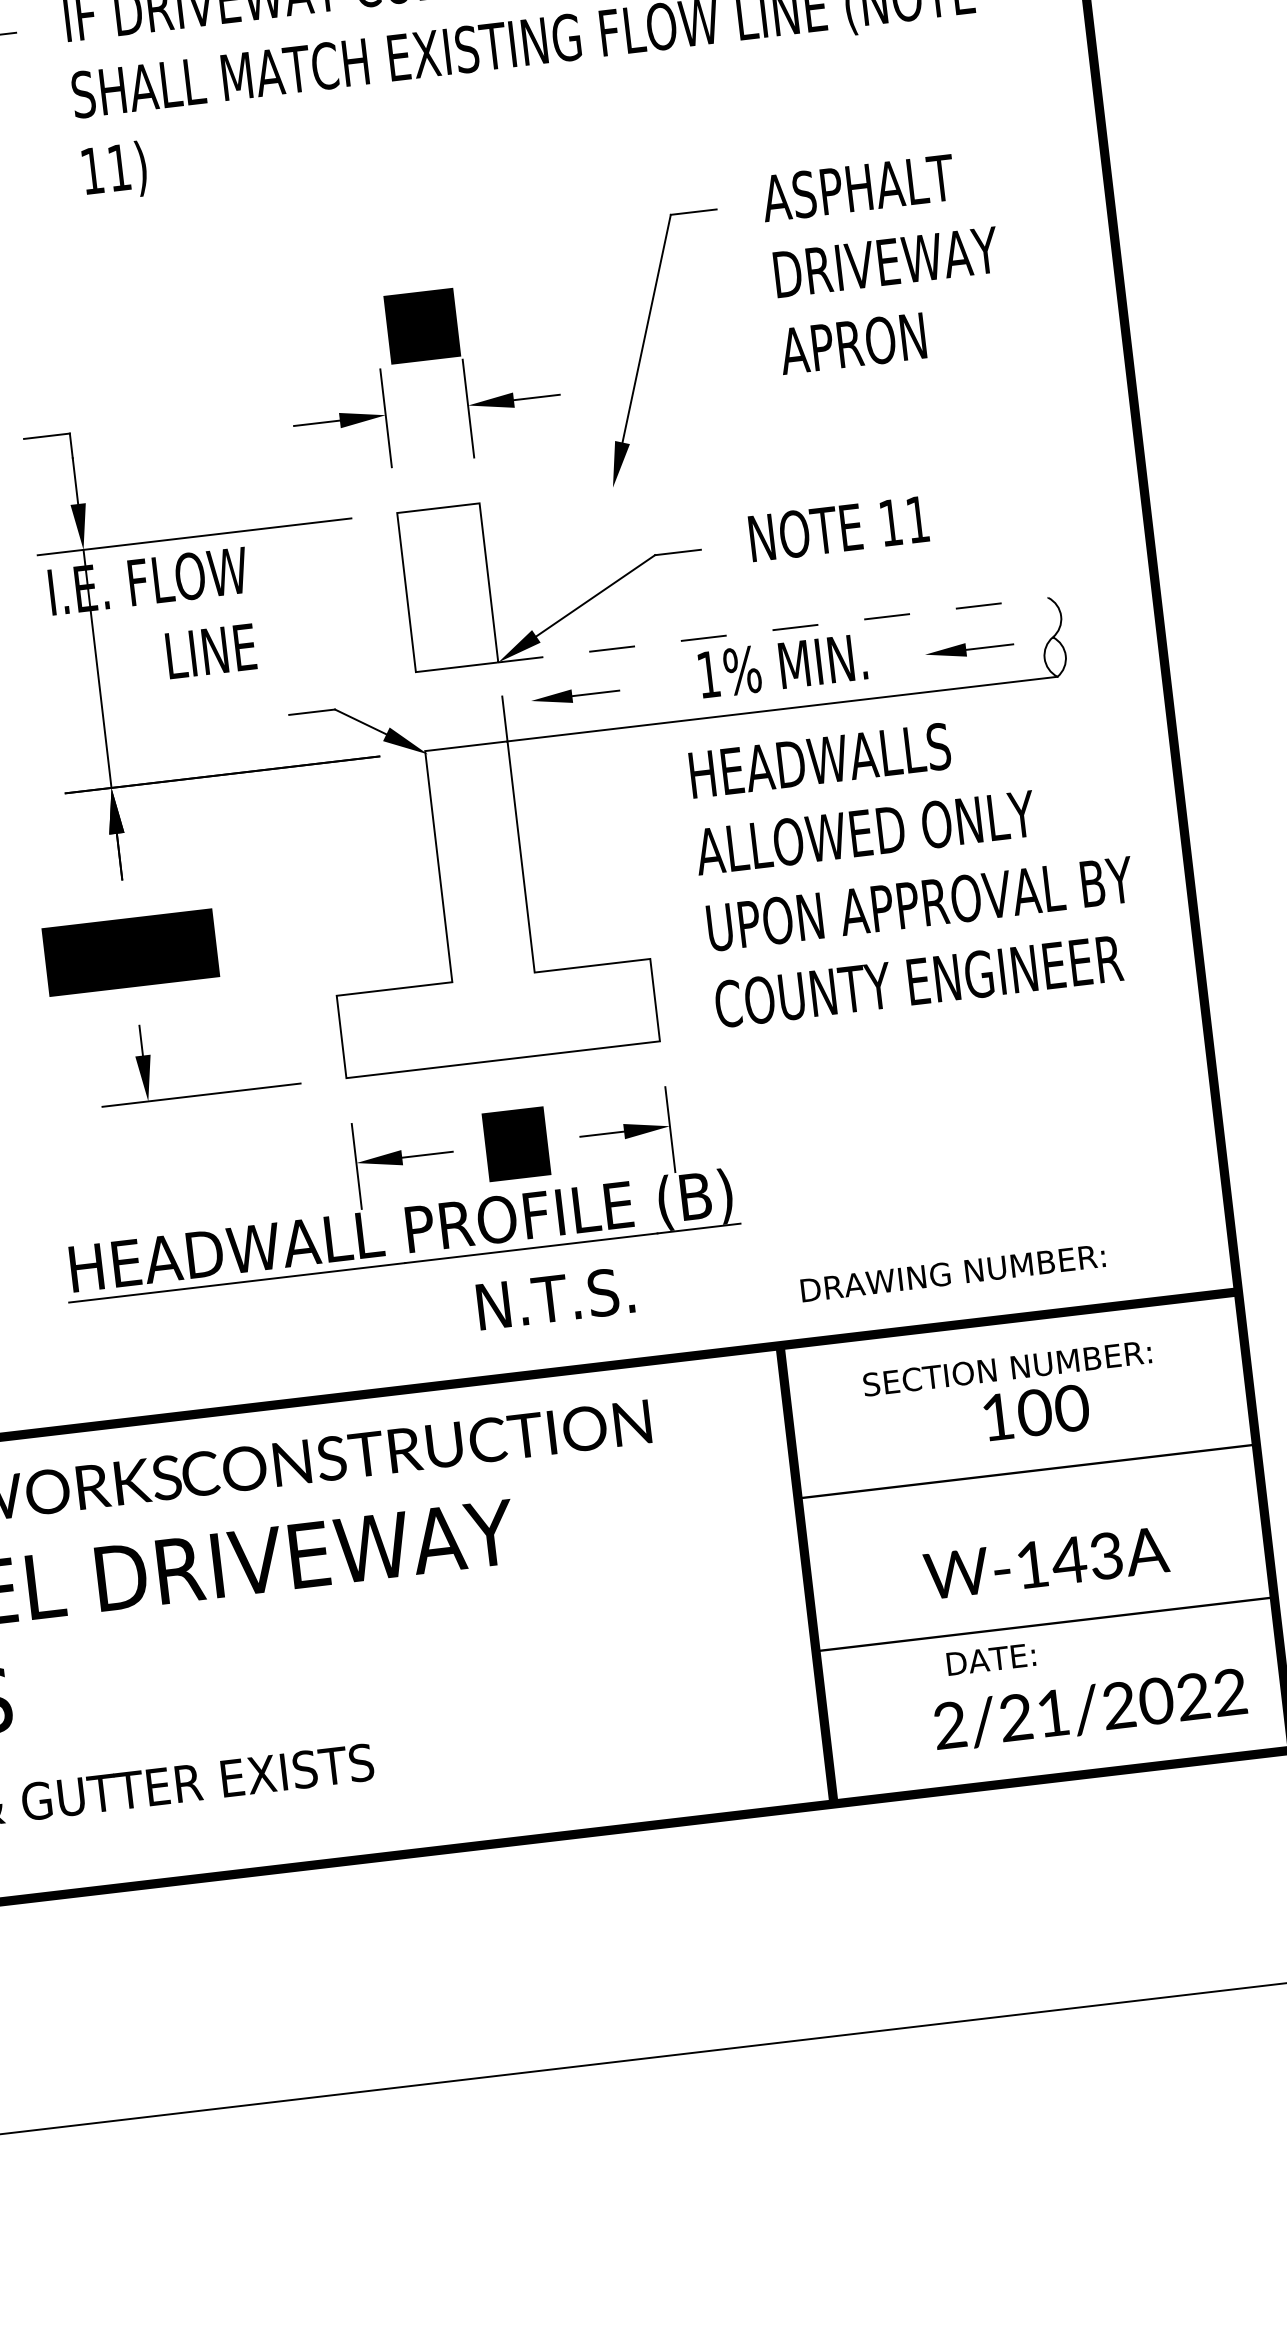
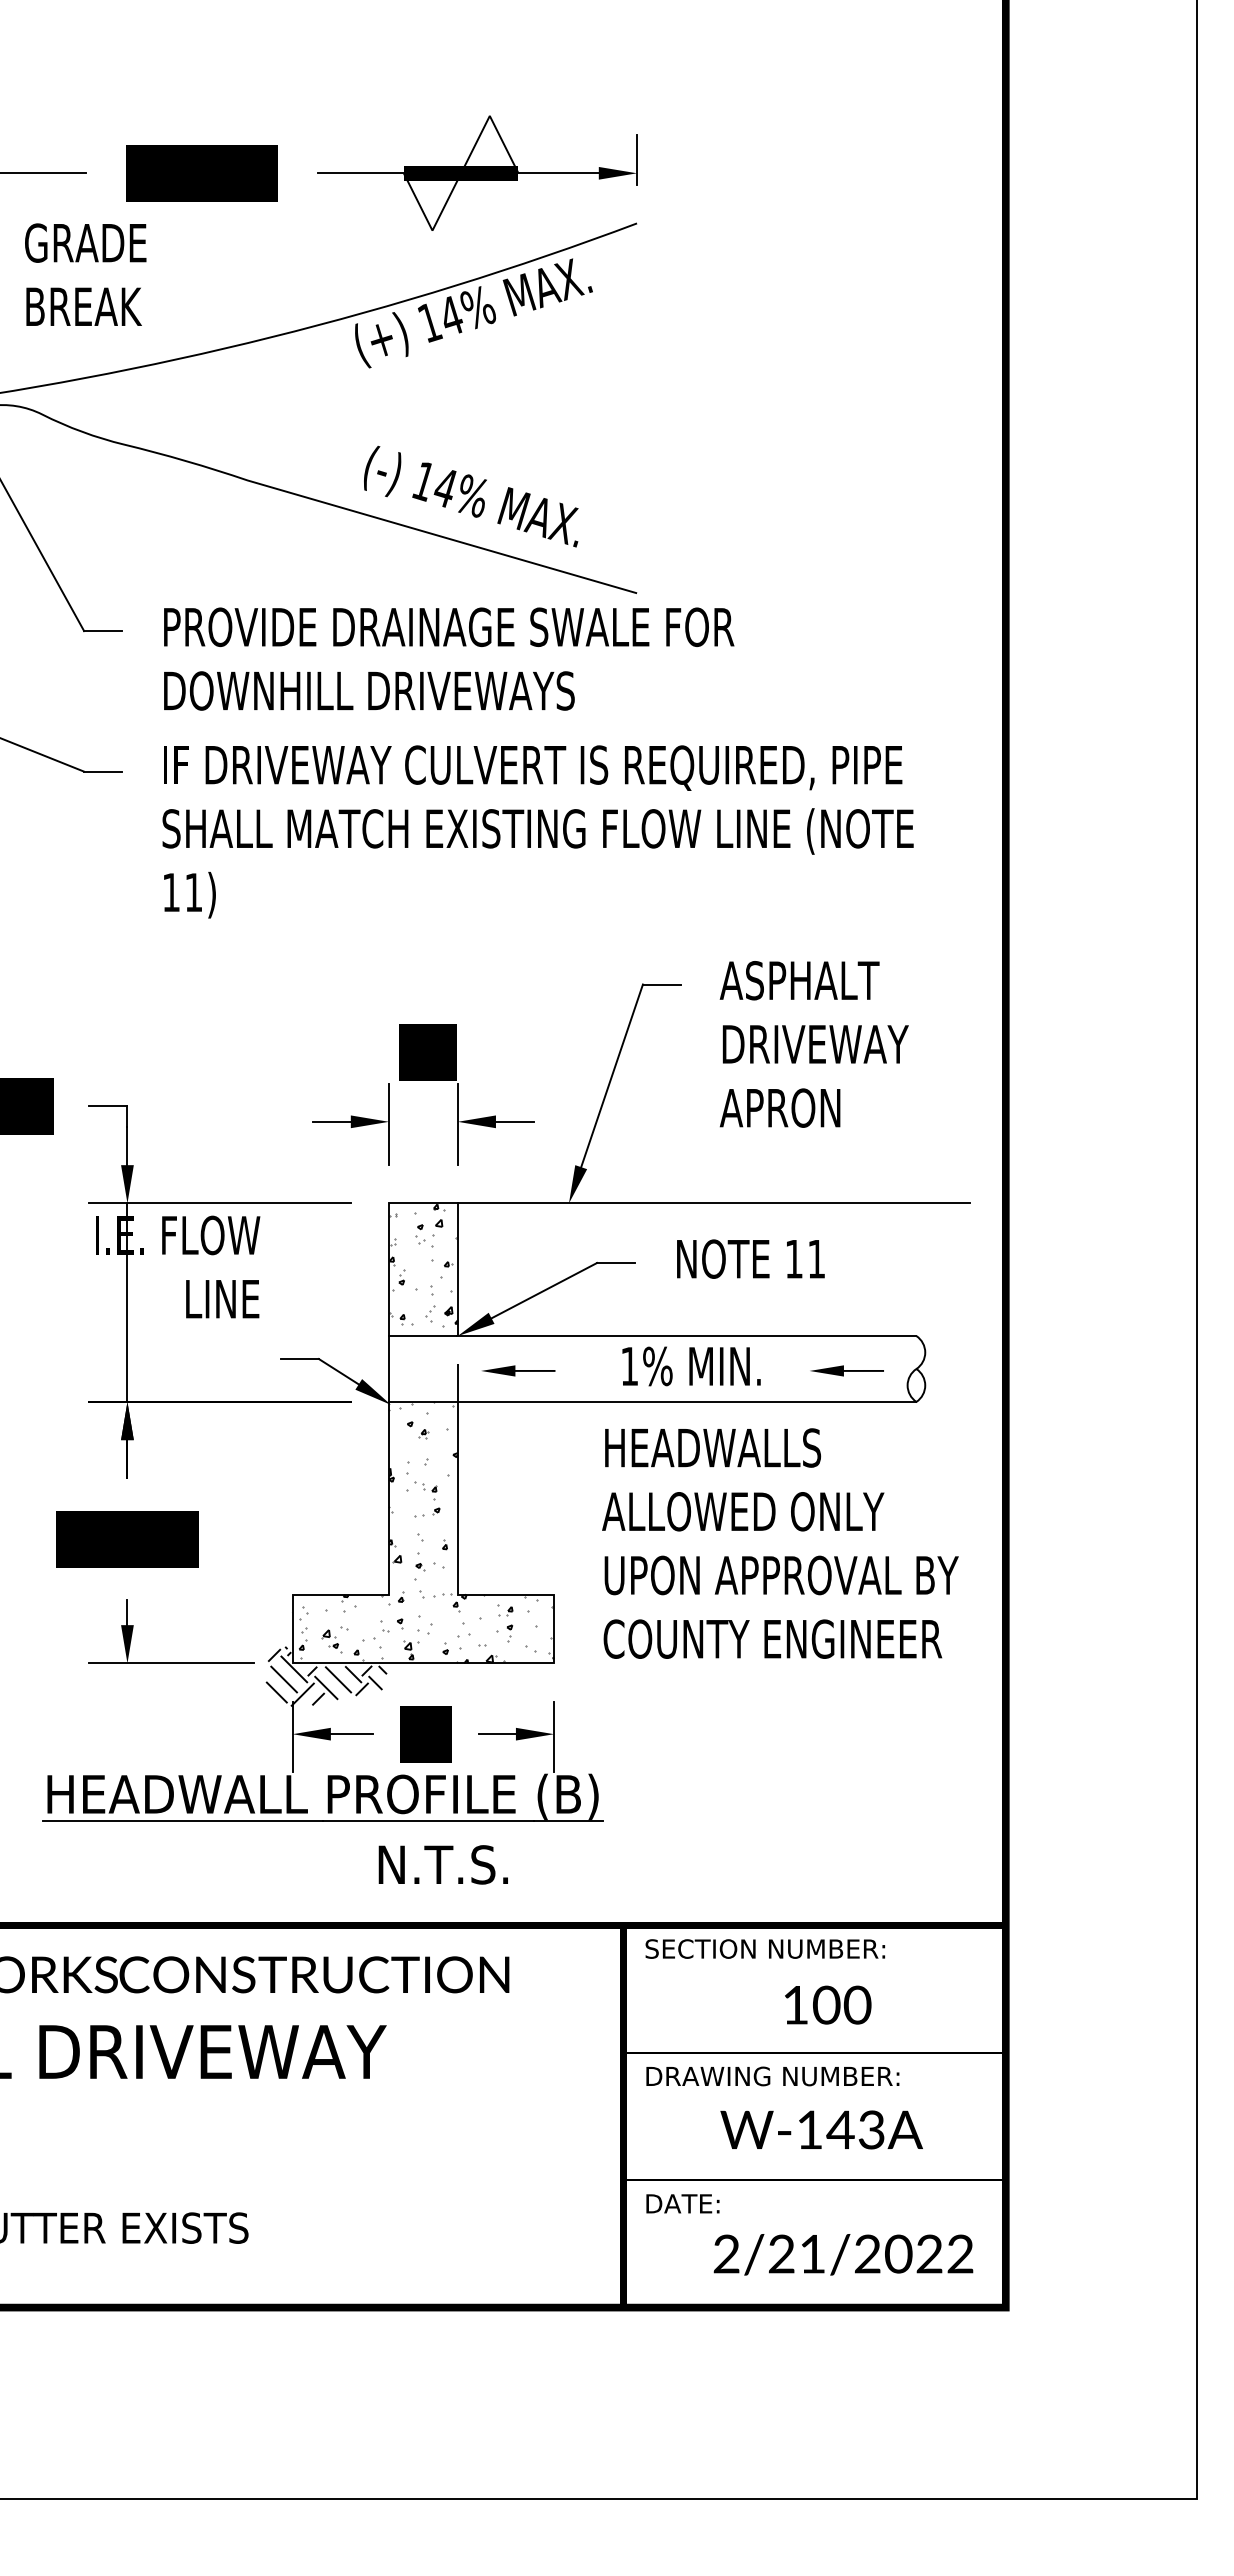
line: (786, 467) -> (713, 1203), added
hatch: (447, 582) -> (423, 1265), added
line: (772, 630) -> (686, 1336), dashed -> solid
line: (421, 710) -> (389, 1368), added
hatch: (484, 902) -> (423, 1532), added
hatch: (388, 1089) -> (326, 1676), added
text: (952, 1273) -> (772, 2076), moved
text: (1007, 1367) -> (765, 1948), moved
text: (990, 1659) -> (682, 2203), moved

